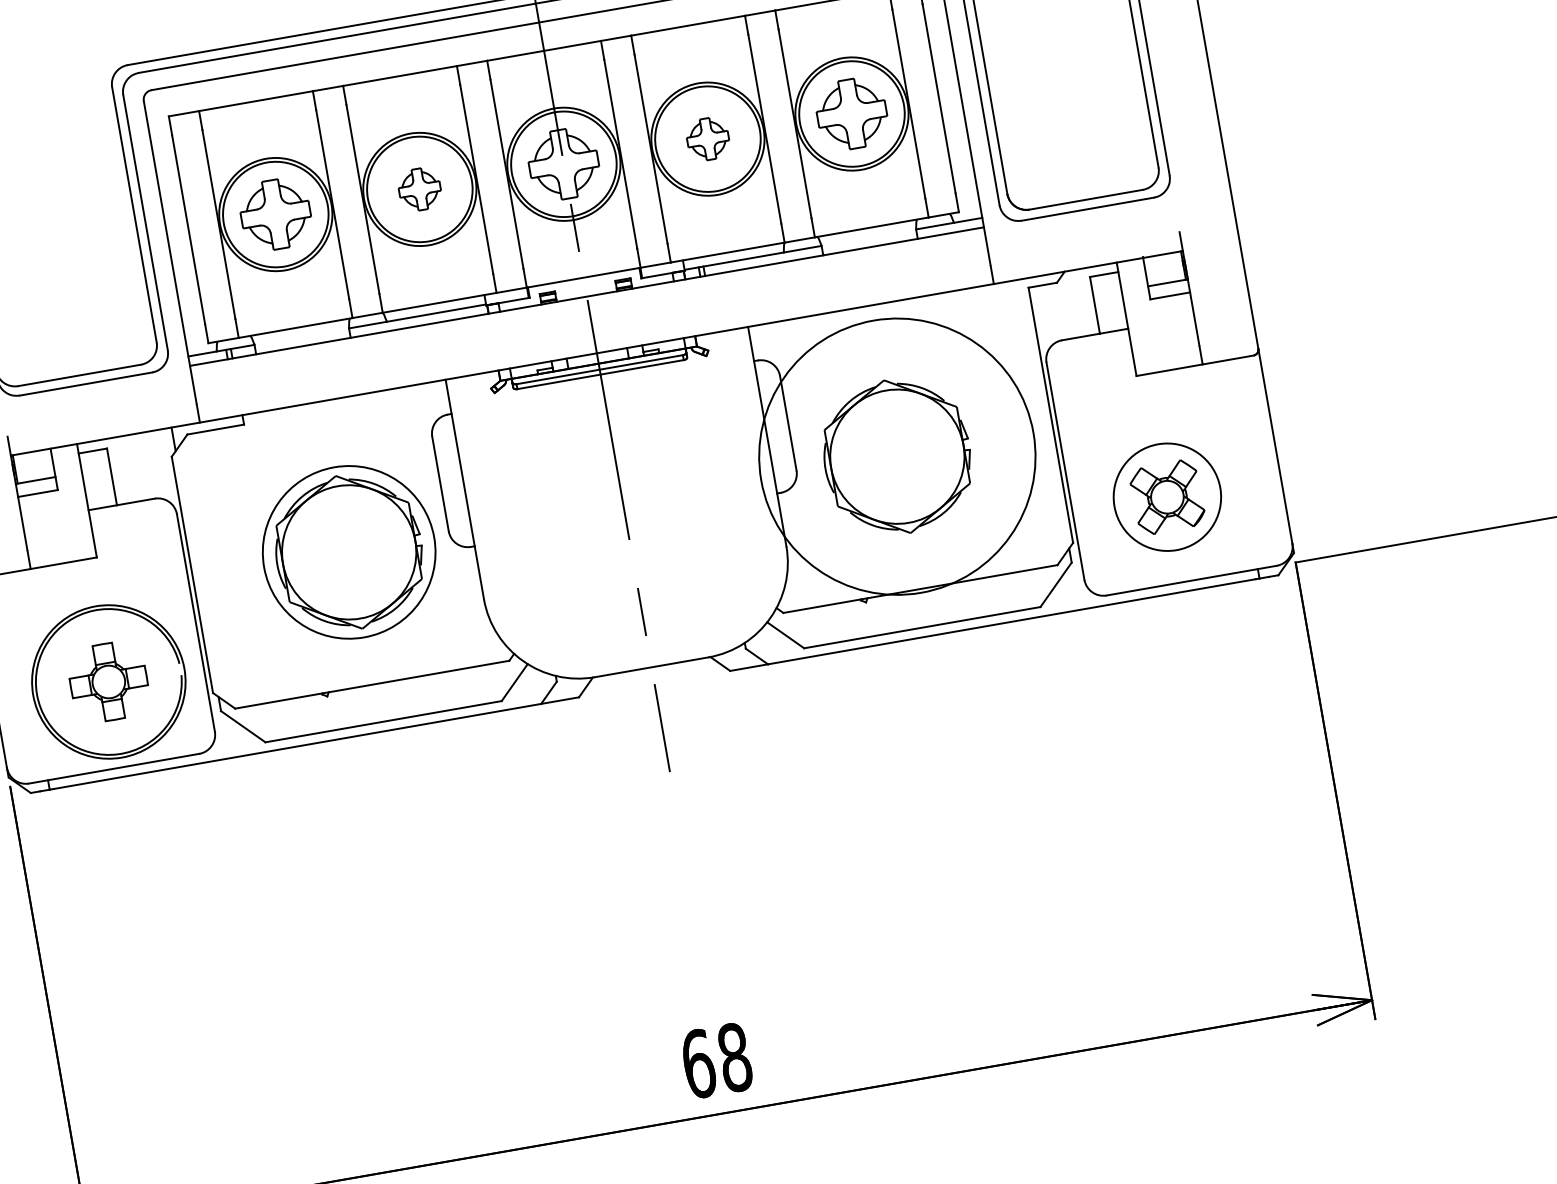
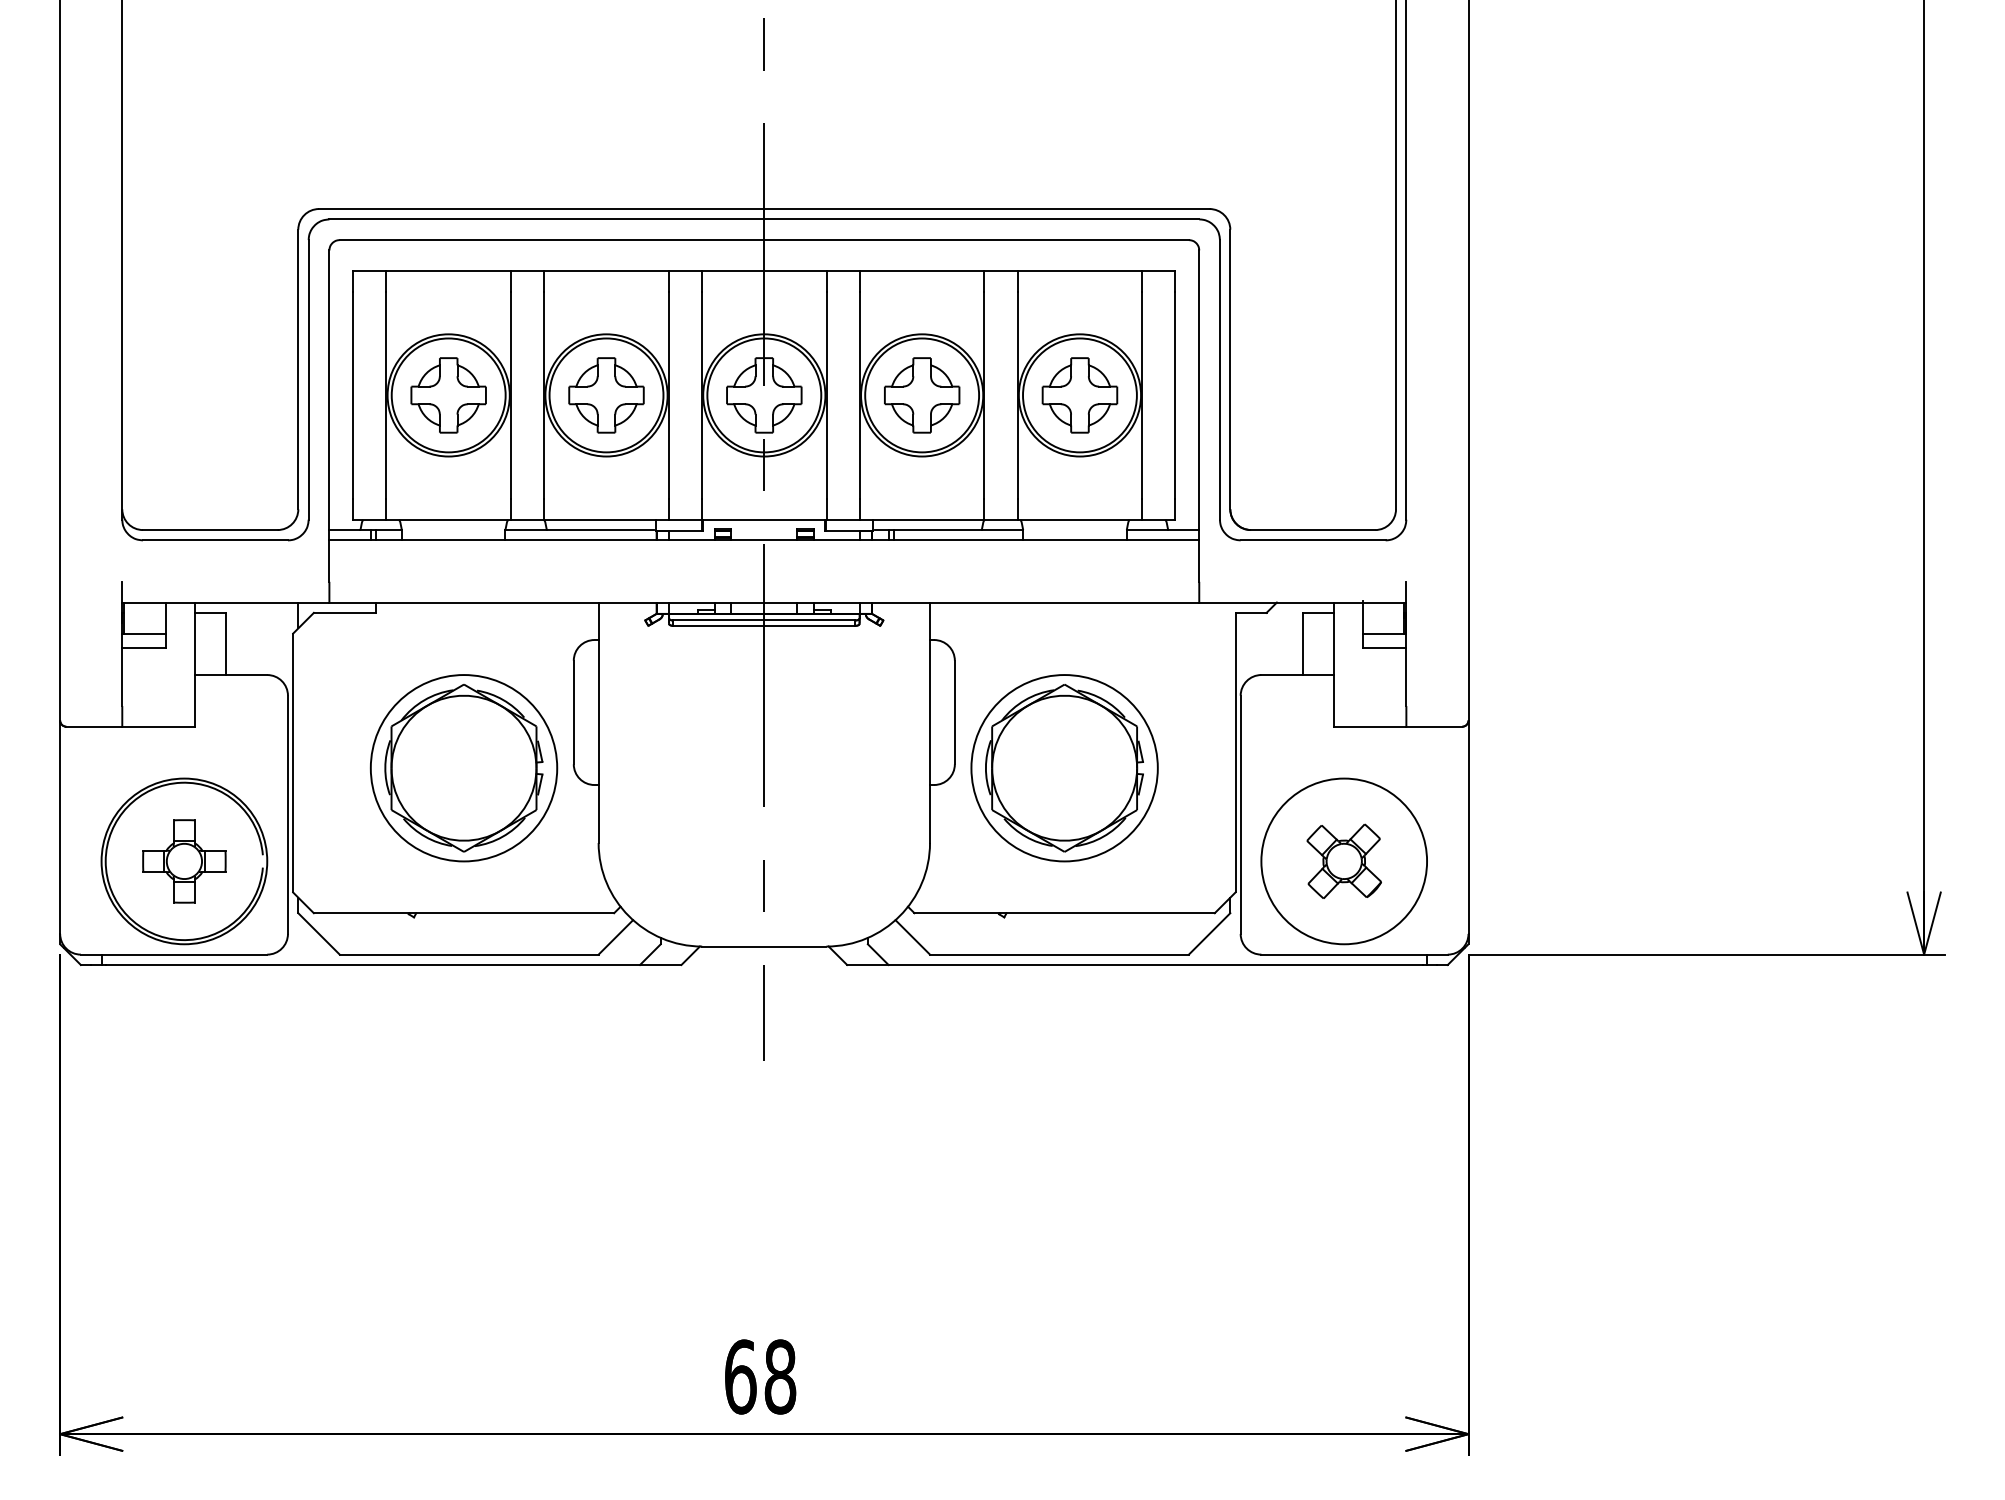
part: (708, 139) -> (922, 395), size x1.67
part: (419, 189) -> (606, 395), size x1.67
circle: (897, 456) -> (1064, 768), size x0.62
circle: (1167, 497) -> (1344, 861), size x1.43

